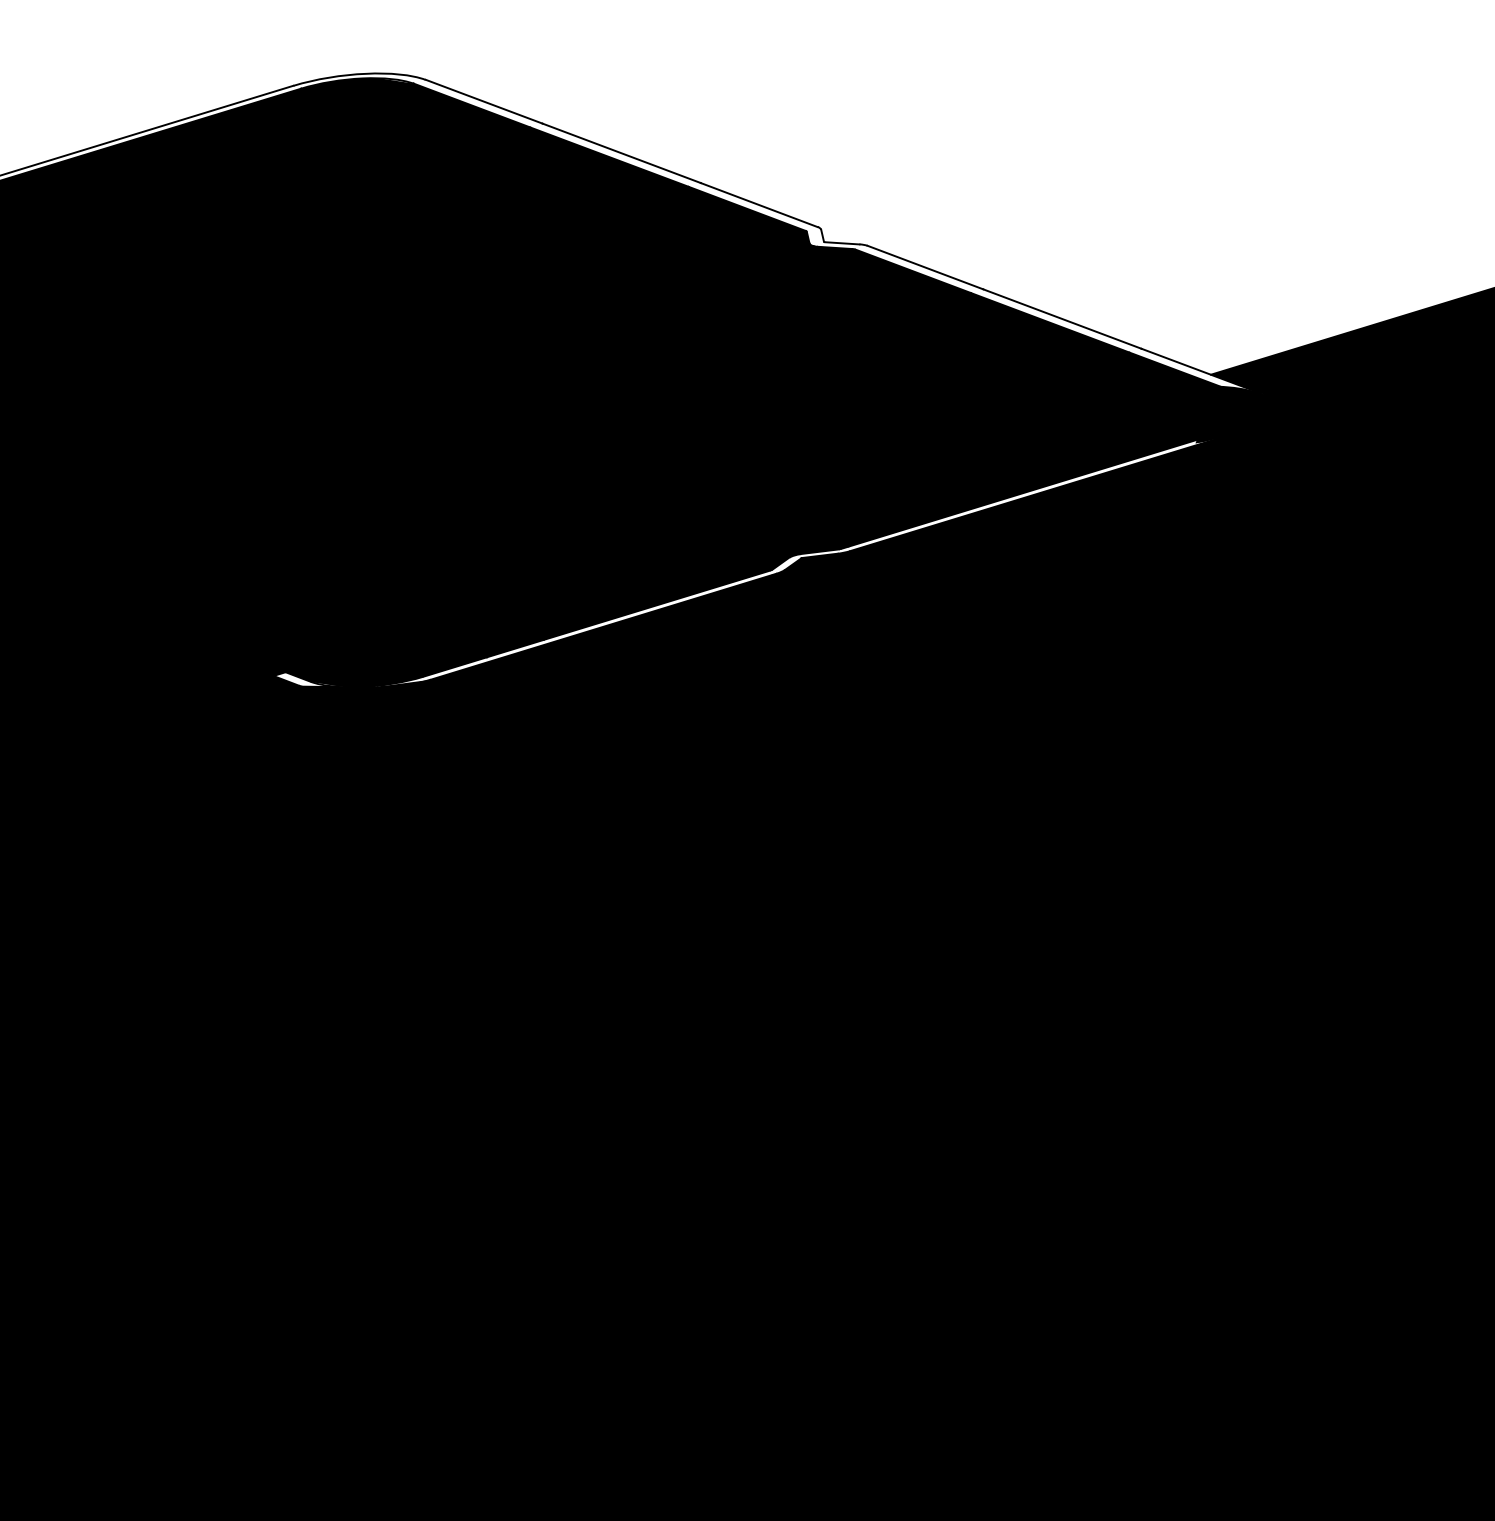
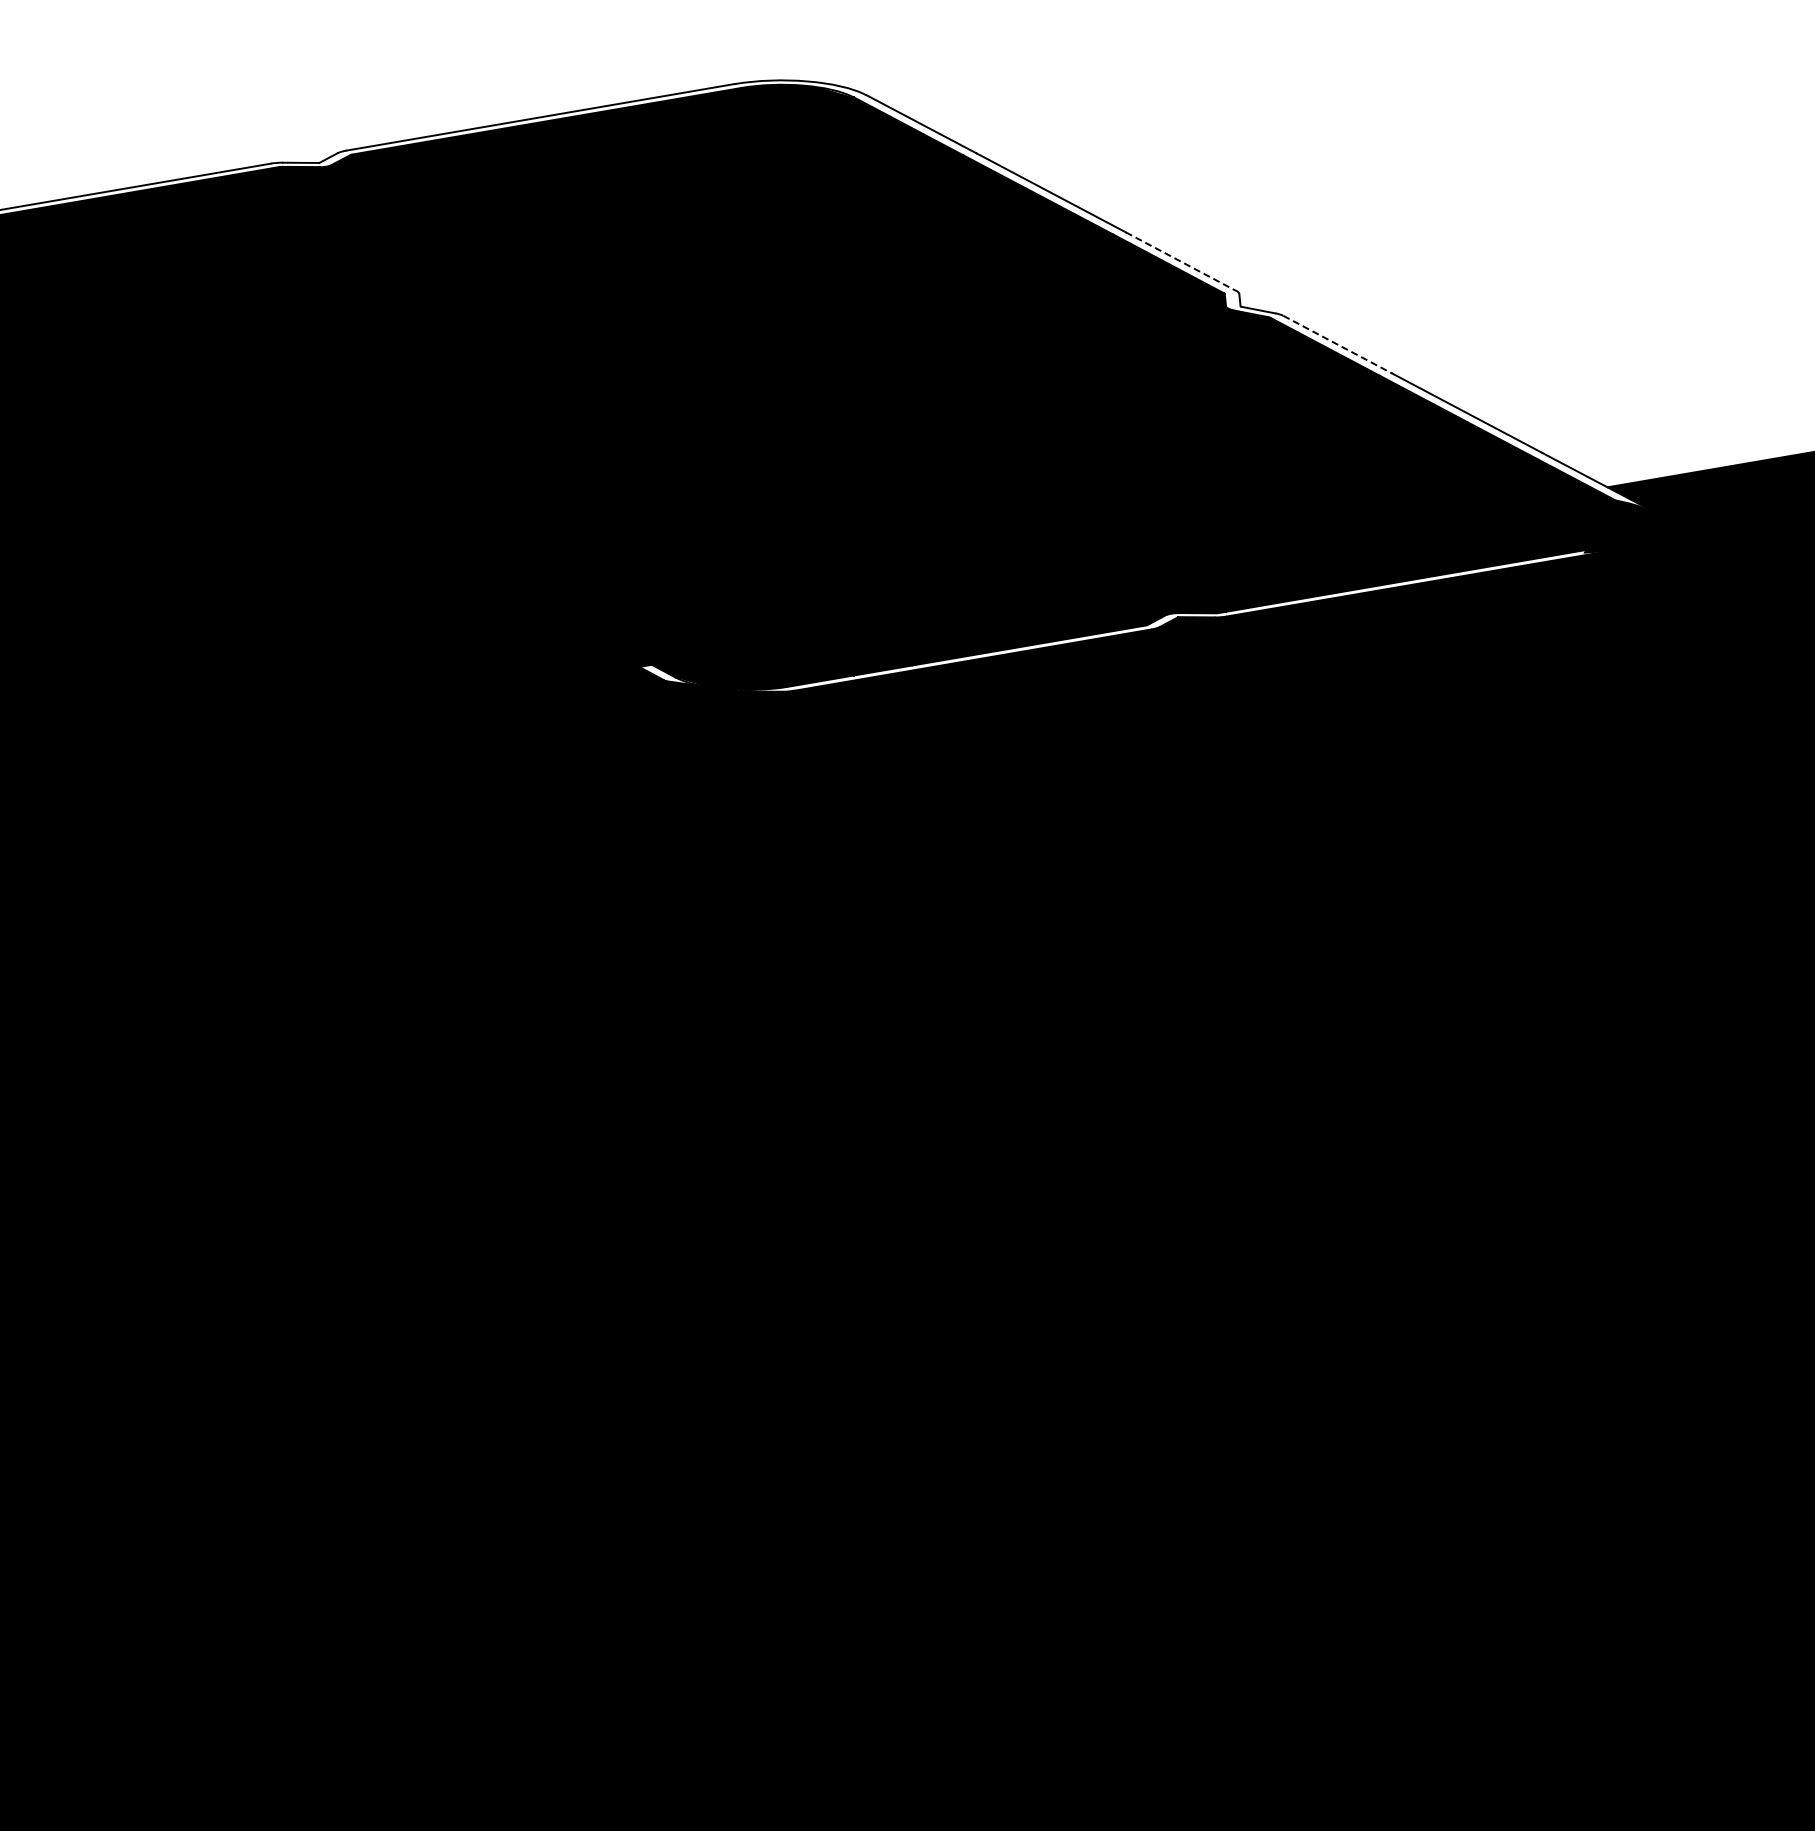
line: (759, 204) -> (1181, 261), solid -> dashed
line: (925, 267) -> (1337, 344), solid -> dashed

